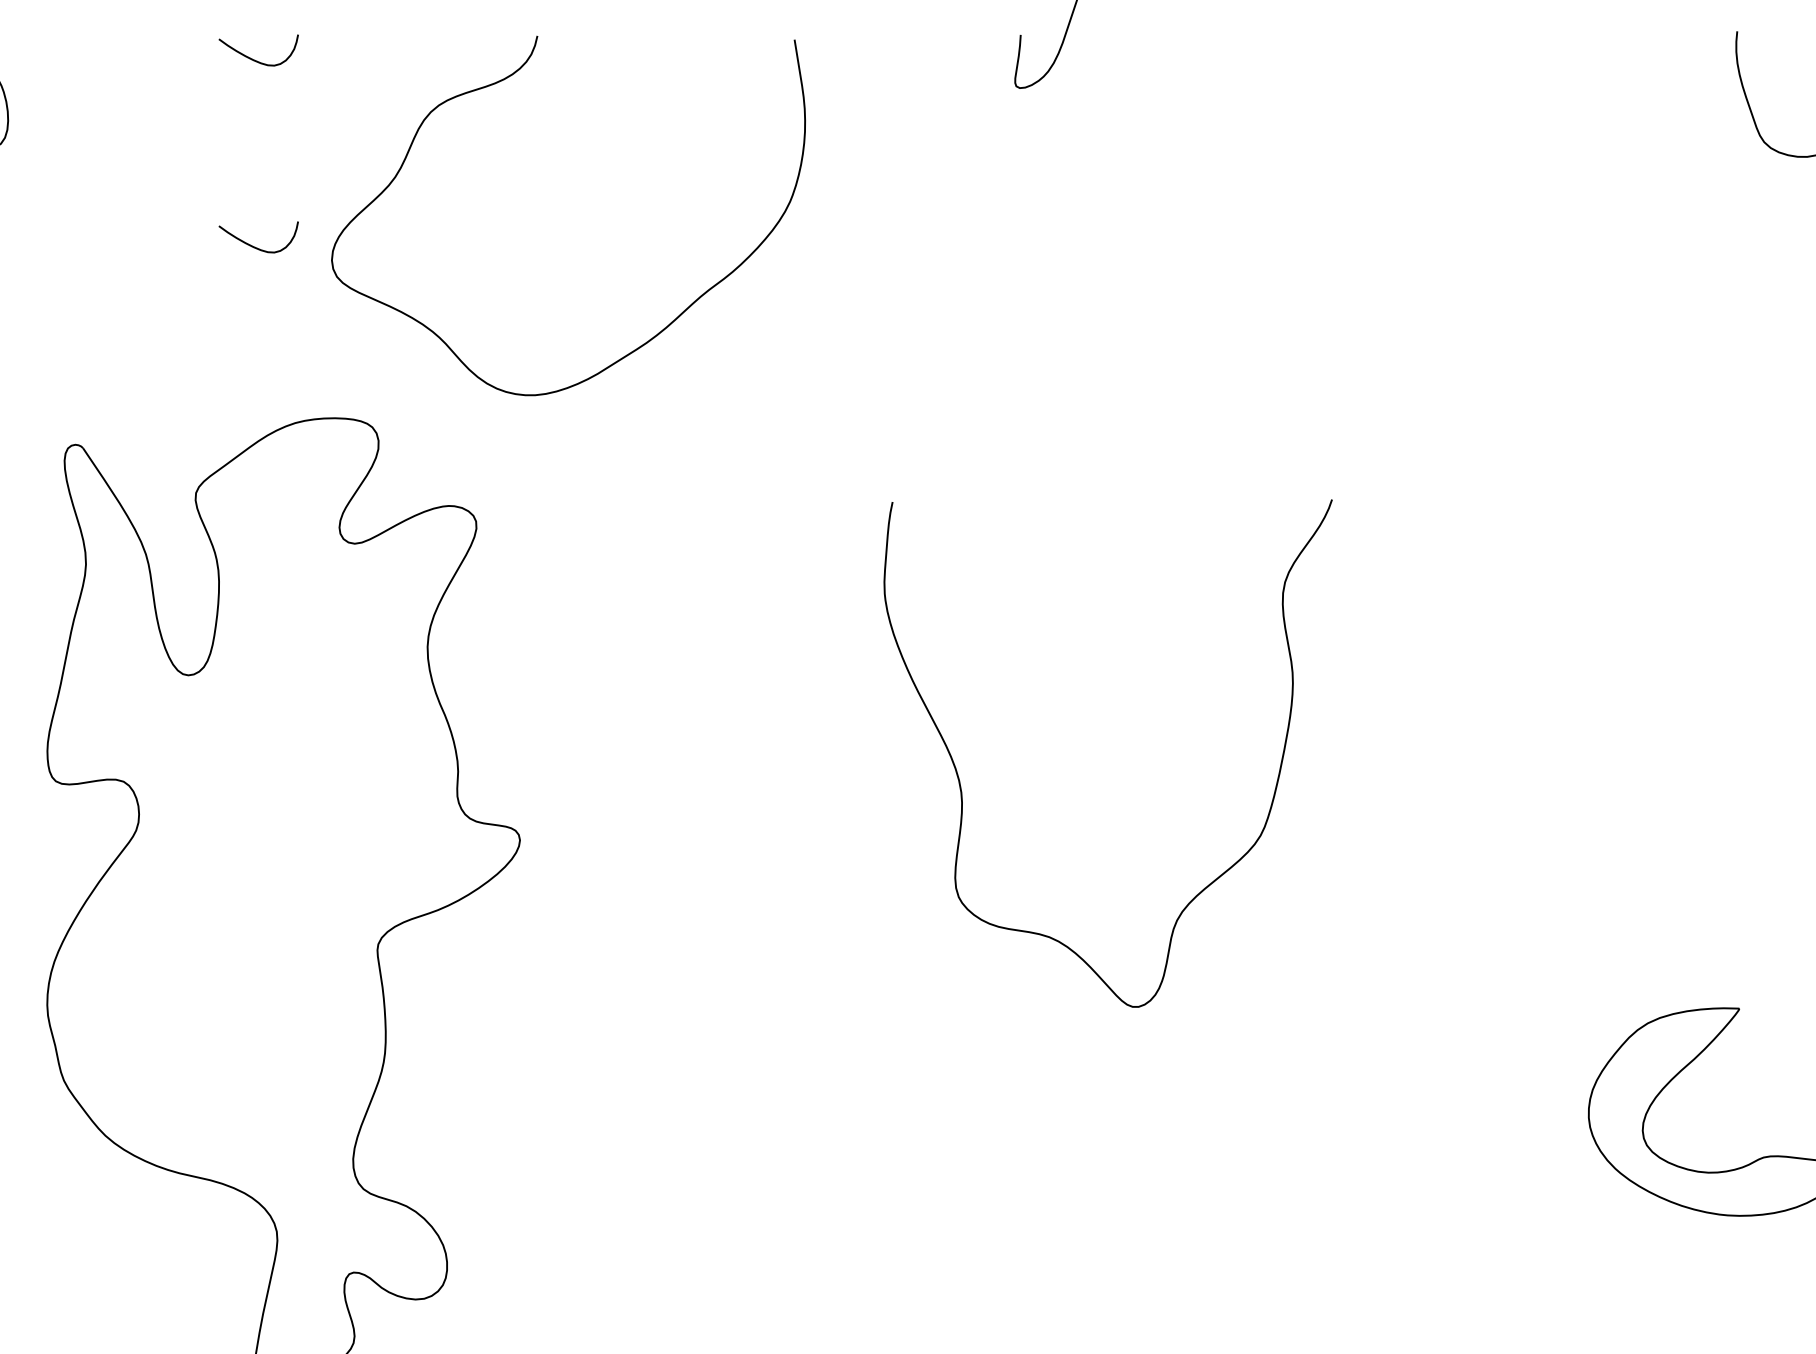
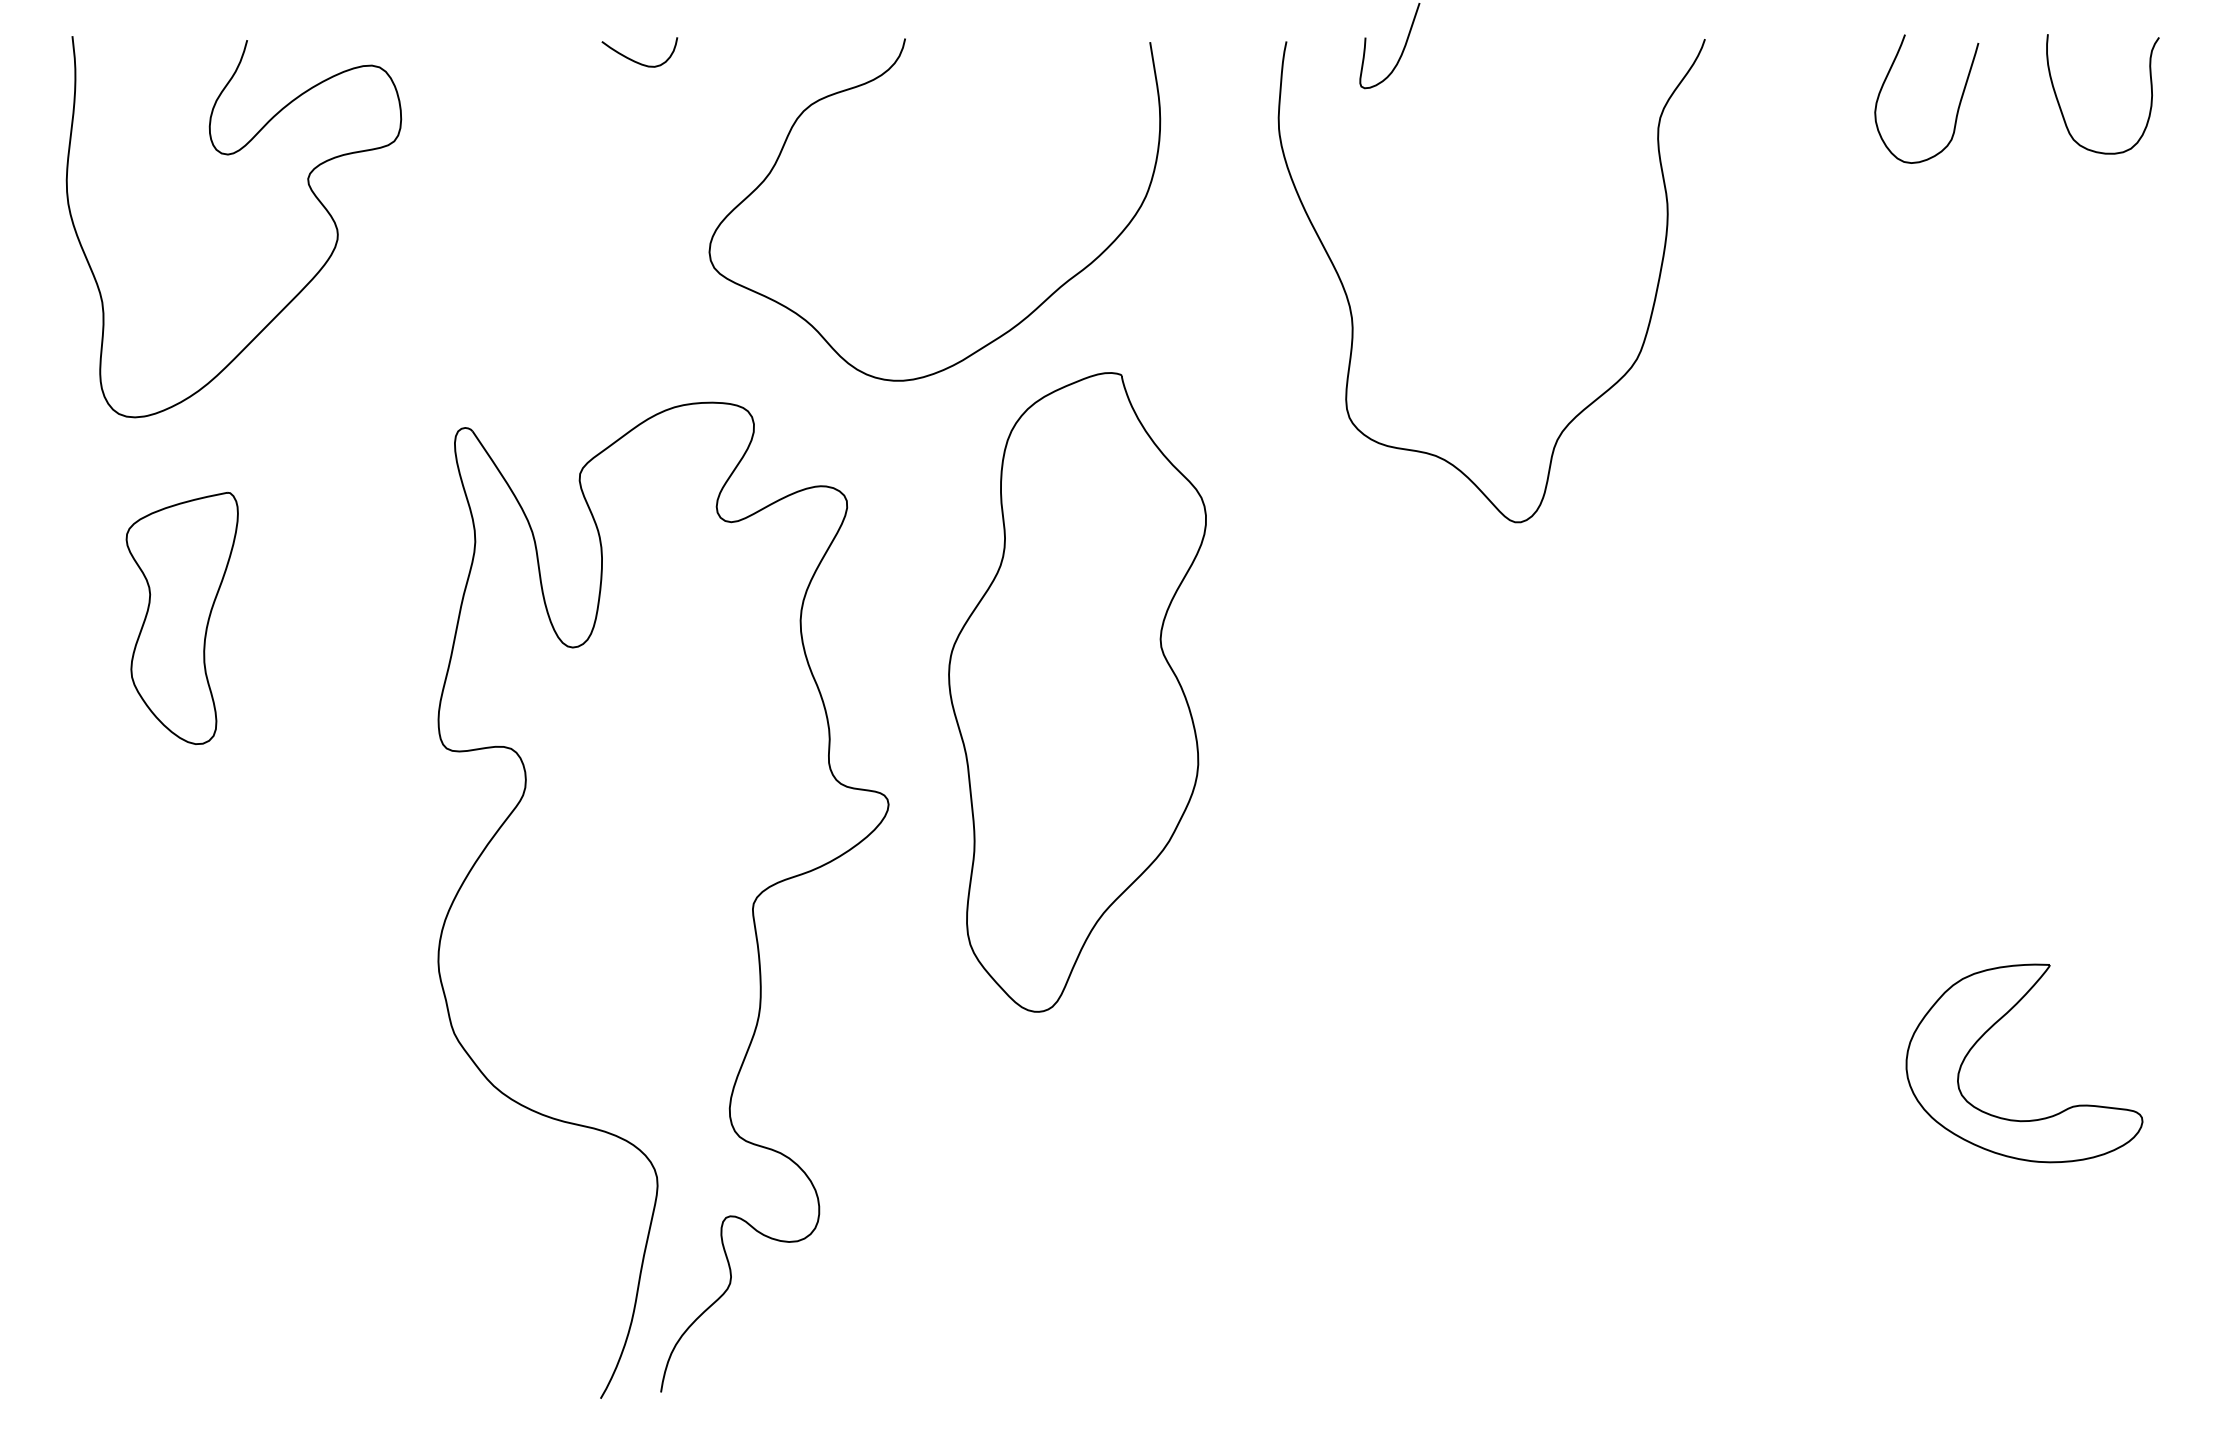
curve: (1643, 105) -> (1958, 104), added
curve: (256, 246) -> (637, 239), removed
part: (718, 722) -> (1077, 692), added
curve: (960, 782) -> (1351, 308), moved

